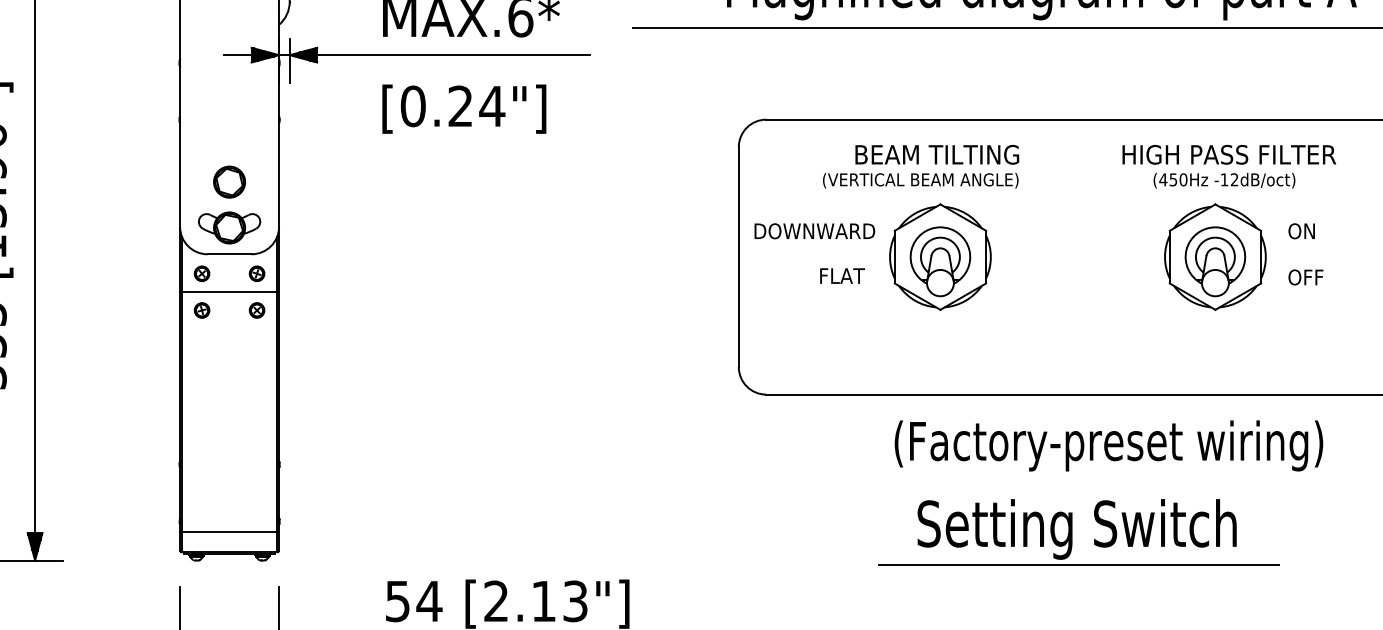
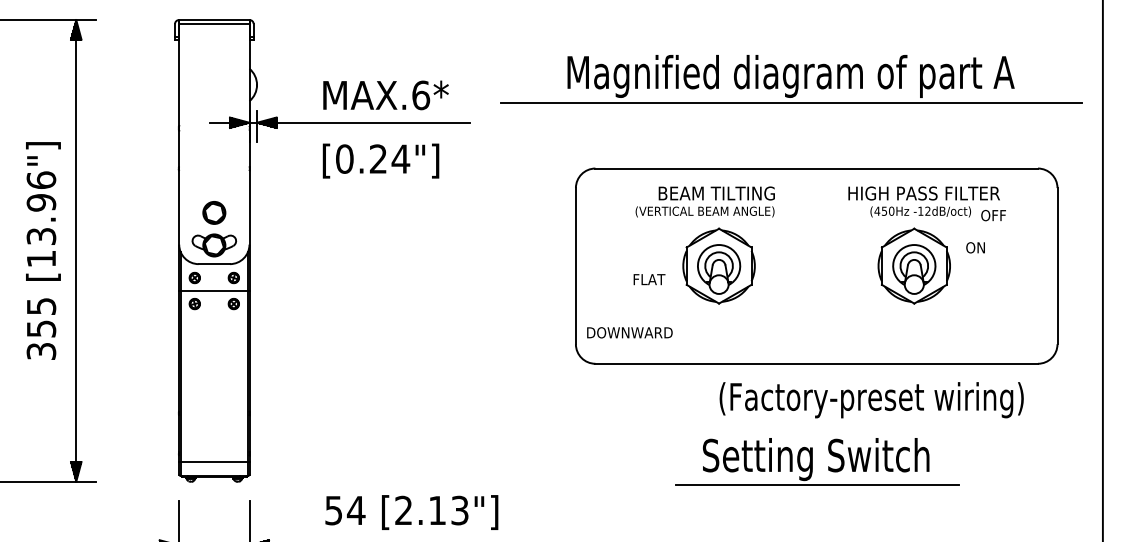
text: (814, 230) -> (629, 332), moved
text: (1305, 277) -> (993, 215), moved
text: (1108, 446) -> (871, 400), moved

